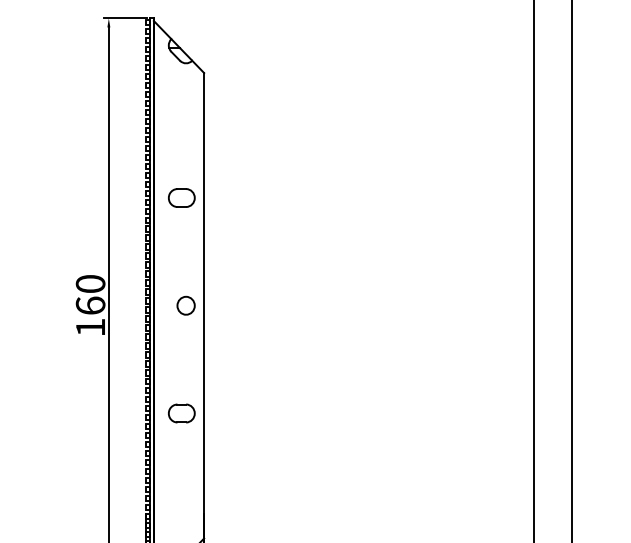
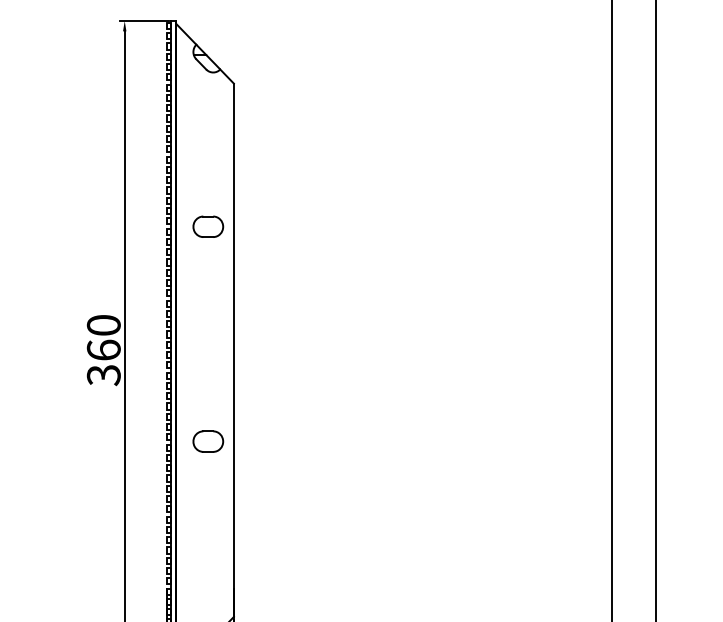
part: (185, 305) -> (212, 349), removed
text: (90, 327) -> (103, 375), 160 -> 360
part: (181, 413) -> (207, 441), moved

